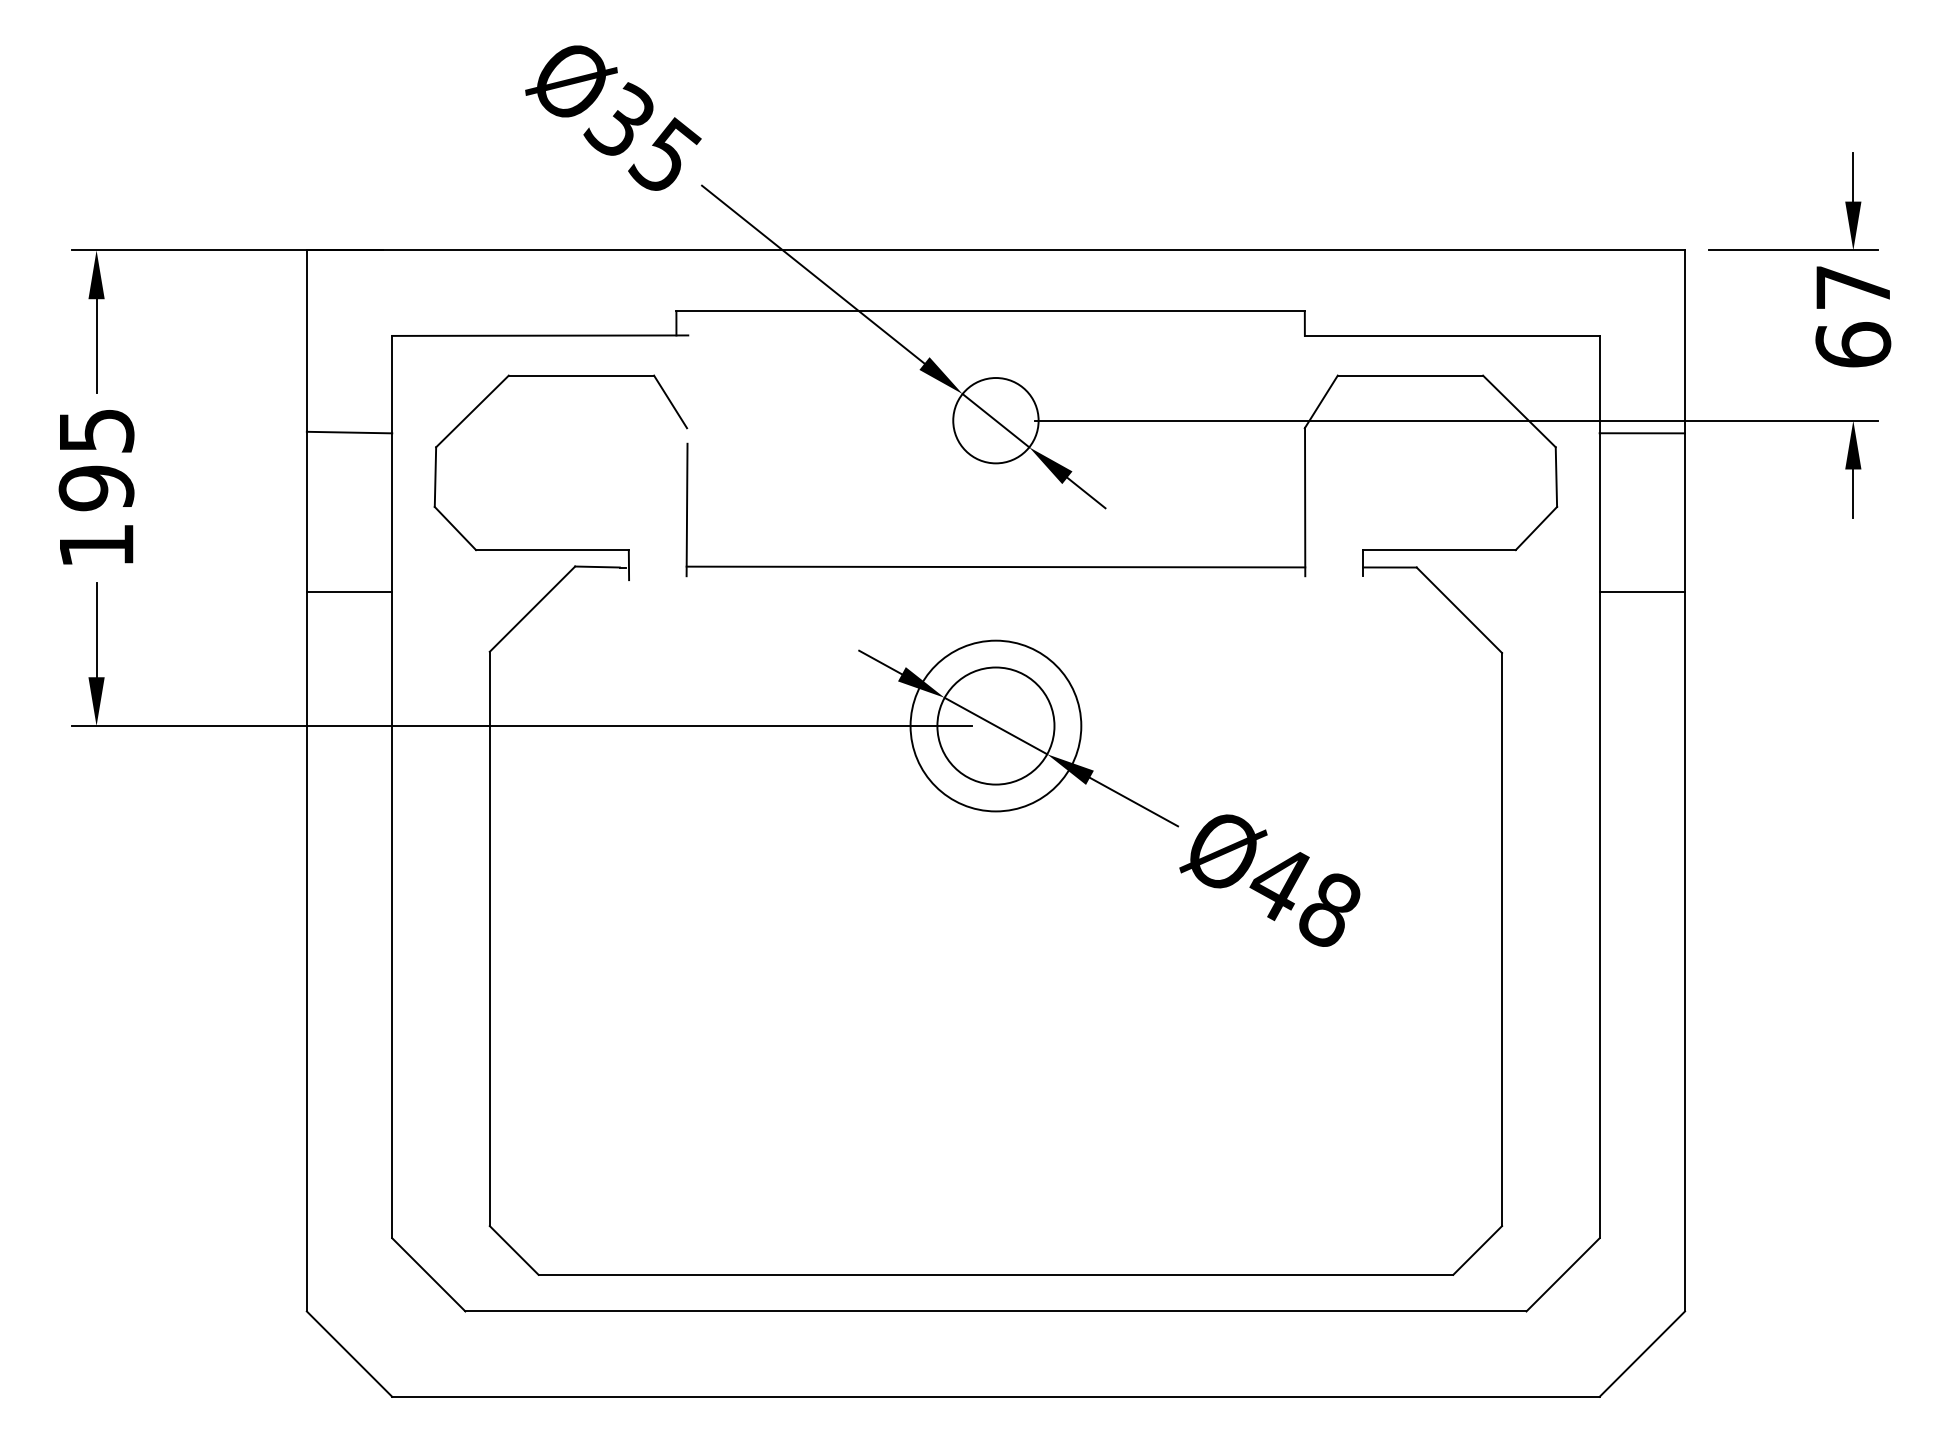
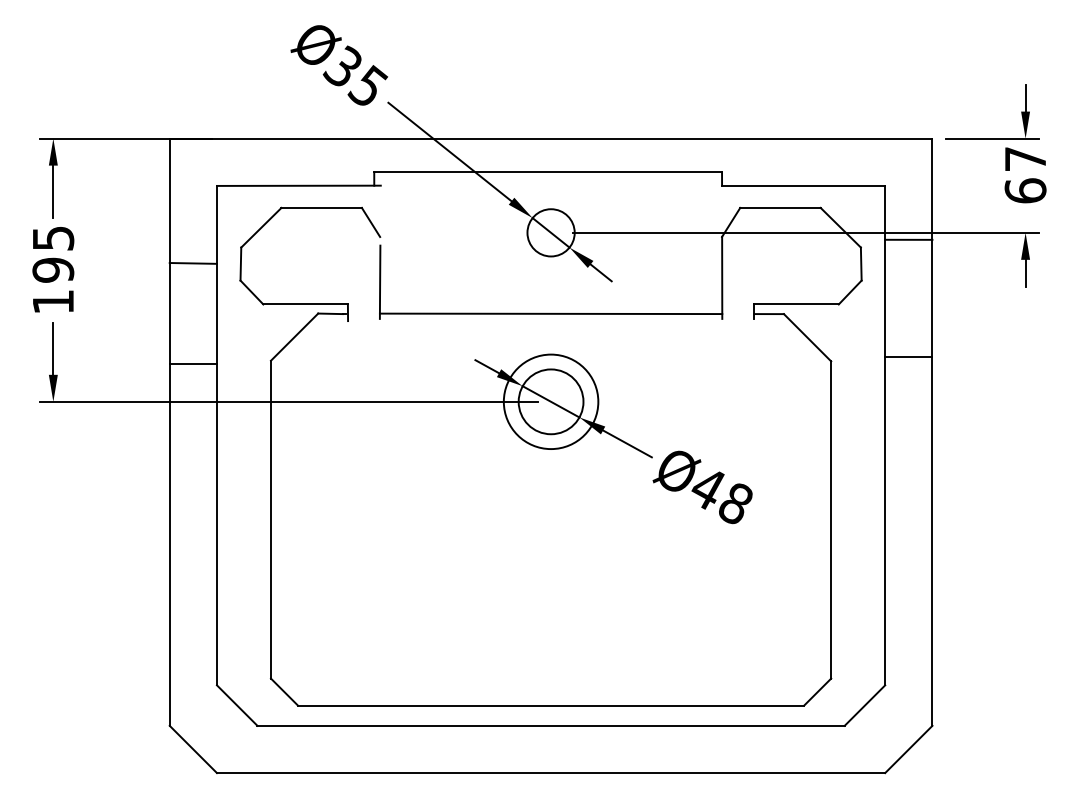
line: (348, 432) -> (192, 263), moved
line: (348, 591) -> (192, 363), moved
line: (1641, 591) -> (908, 356), moved

